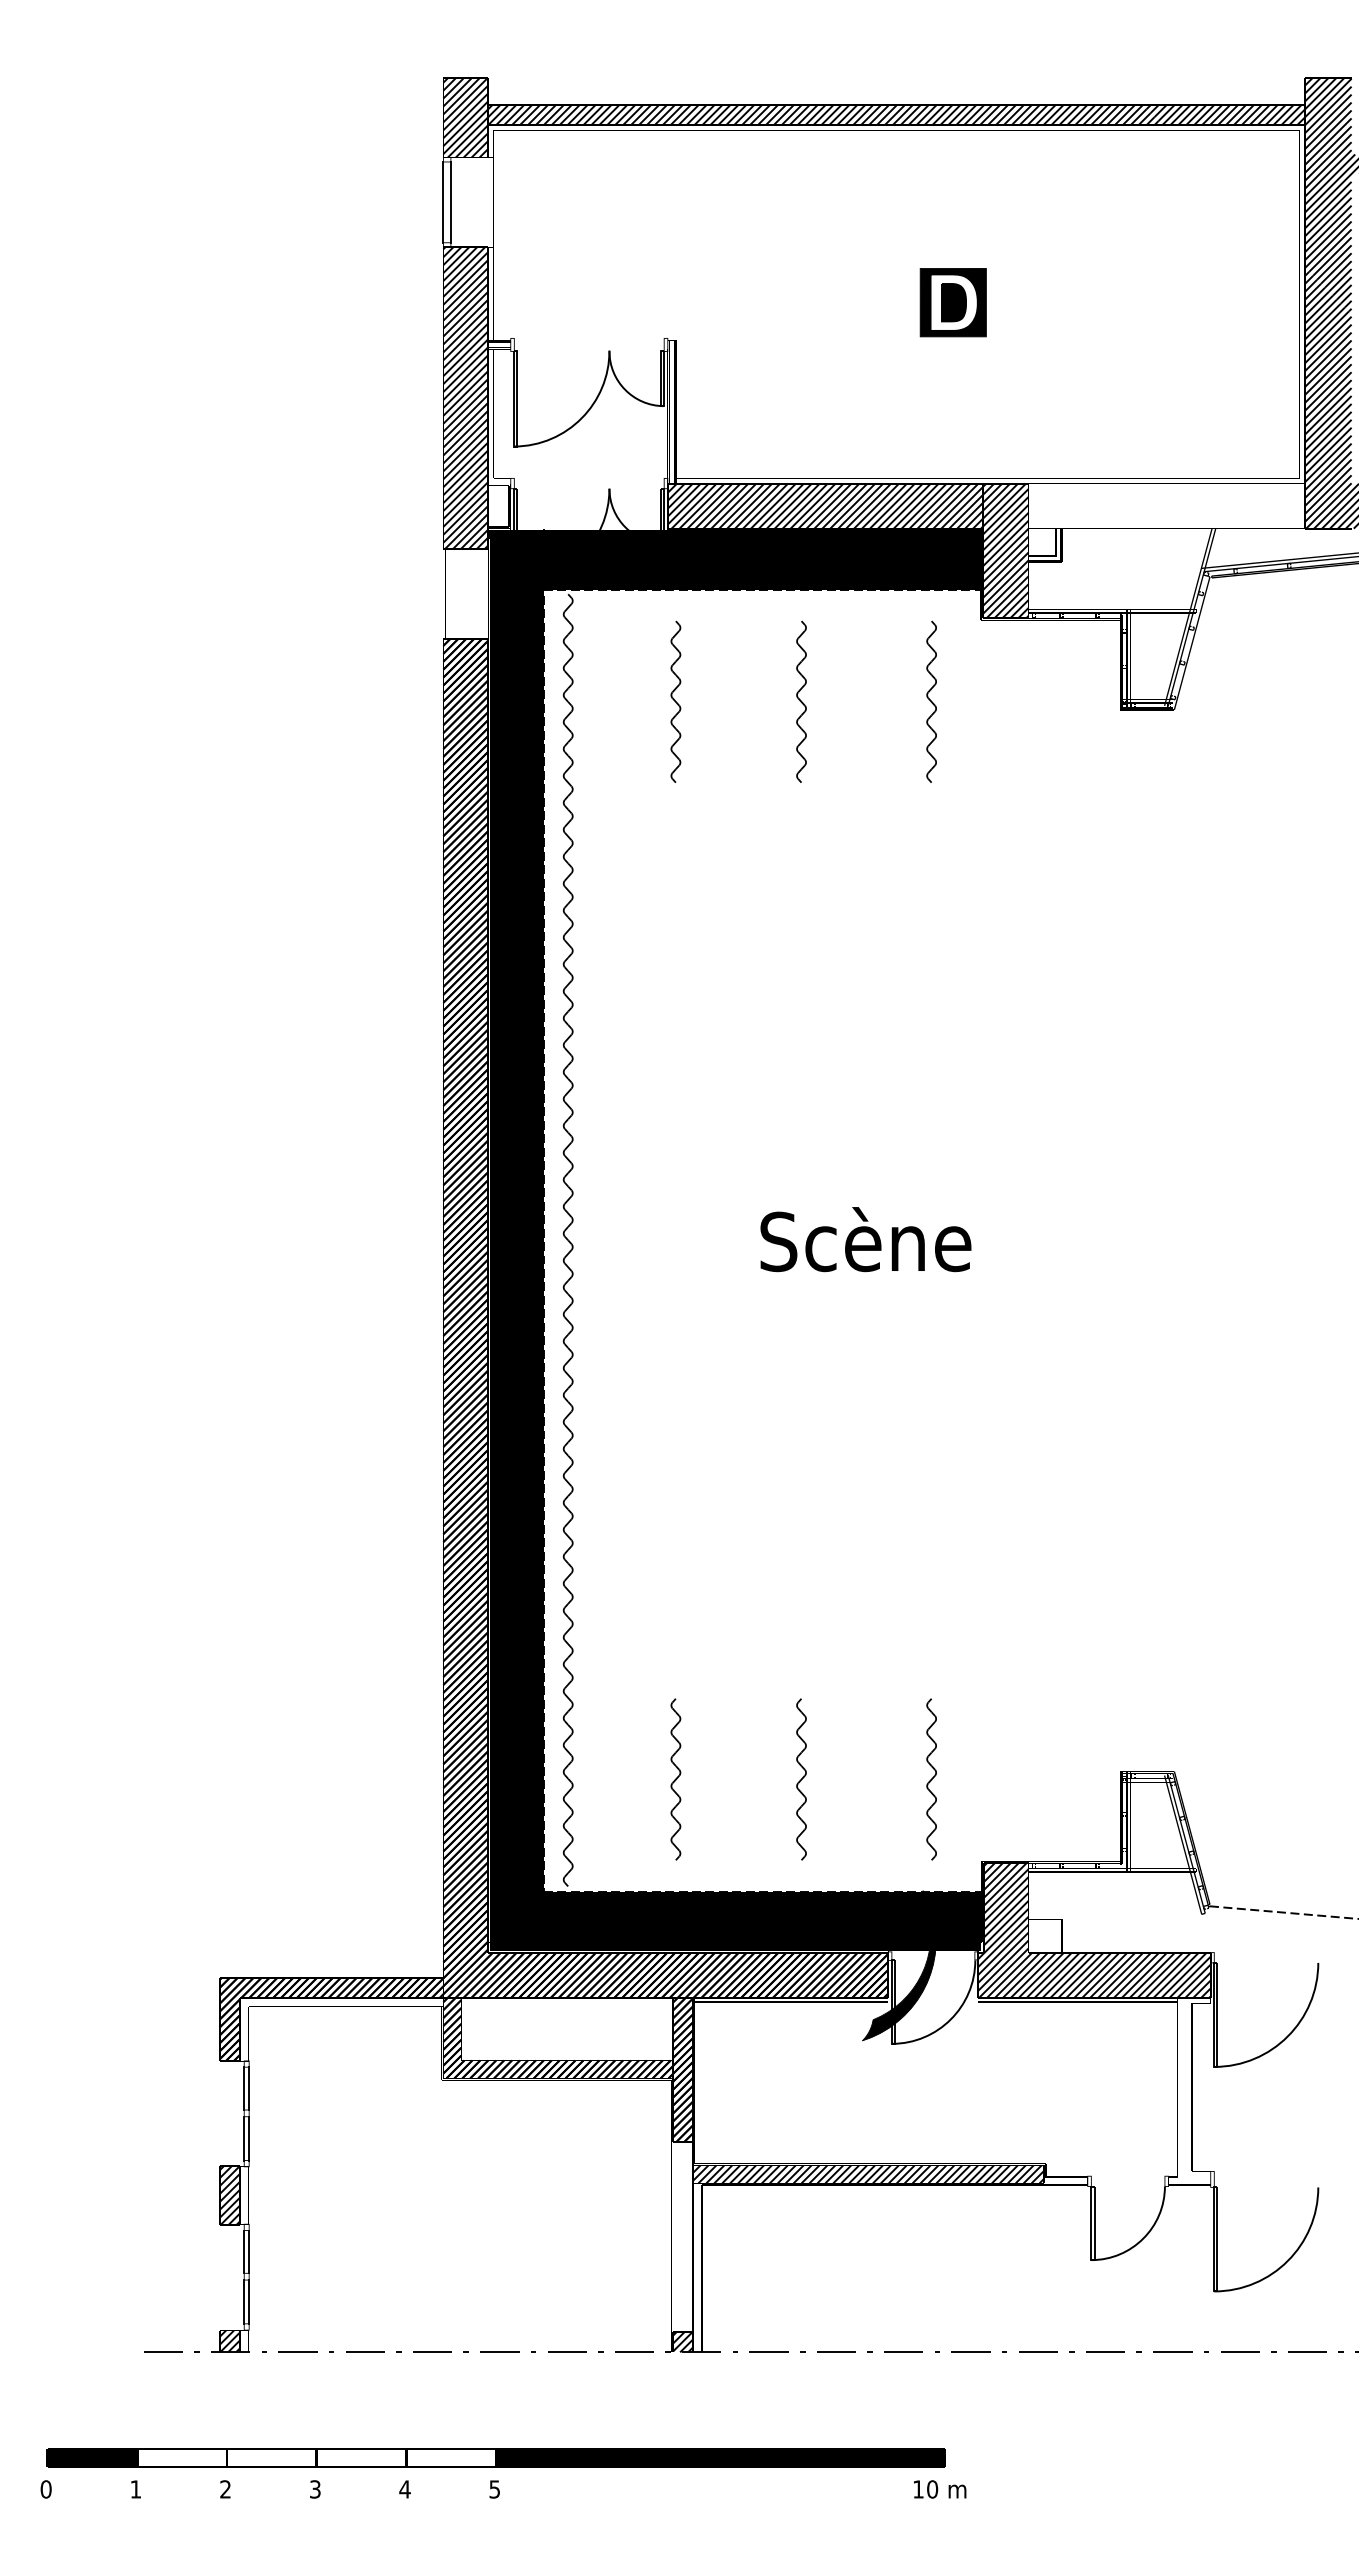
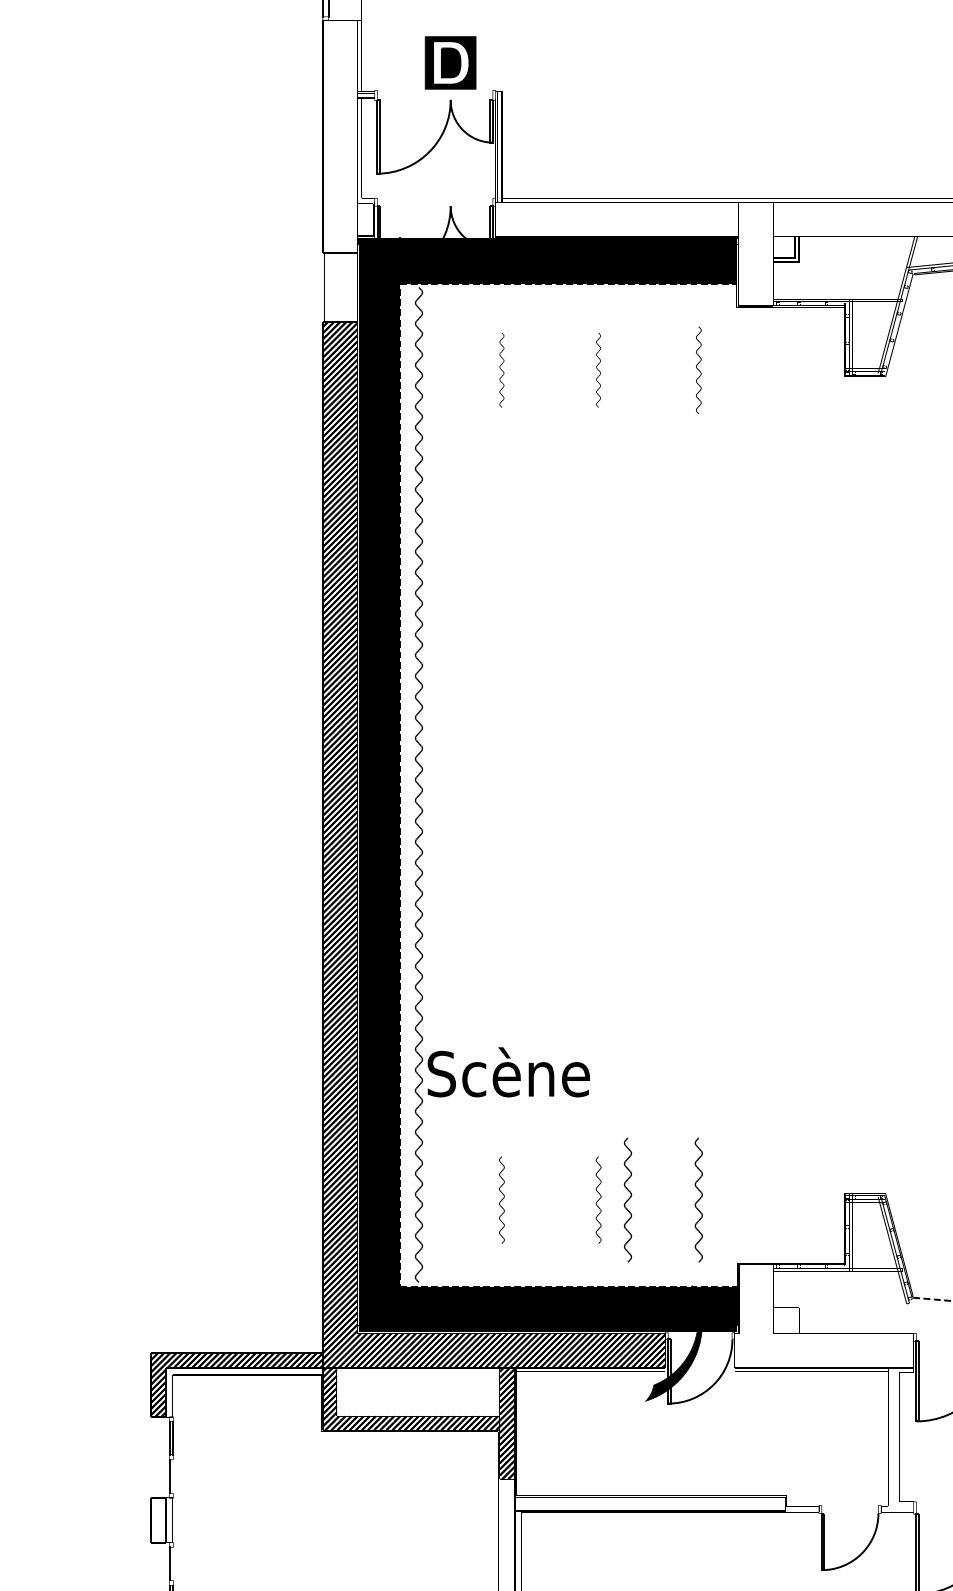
part: (952, 302) -> (449, 62), moved
hatch: (465, 398) -> (339, 136), removed
hatch: (847, 550) -> (634, 253), removed
part: (675, 701) -> (501, 370), size x0.6
part: (801, 701) -> (598, 370), size x0.6
part: (931, 701) -> (698, 370), size x0.7
text: (865, 1239) -> (508, 1072), moved
part: (675, 1779) -> (501, 1200), size x0.7
part: (801, 1779) -> (598, 1200), size x0.7
part: (839, 1779) -> (627, 1200), added
hatch: (1094, 1930) -> (824, 1316), removed
line: (249, 2138) -> (173, 1476), removed
hatch: (868, 2174) -> (650, 1504), removed
hatch: (229, 2195) -> (158, 1520), removed
line: (249, 2251) -> (173, 1563), removed

